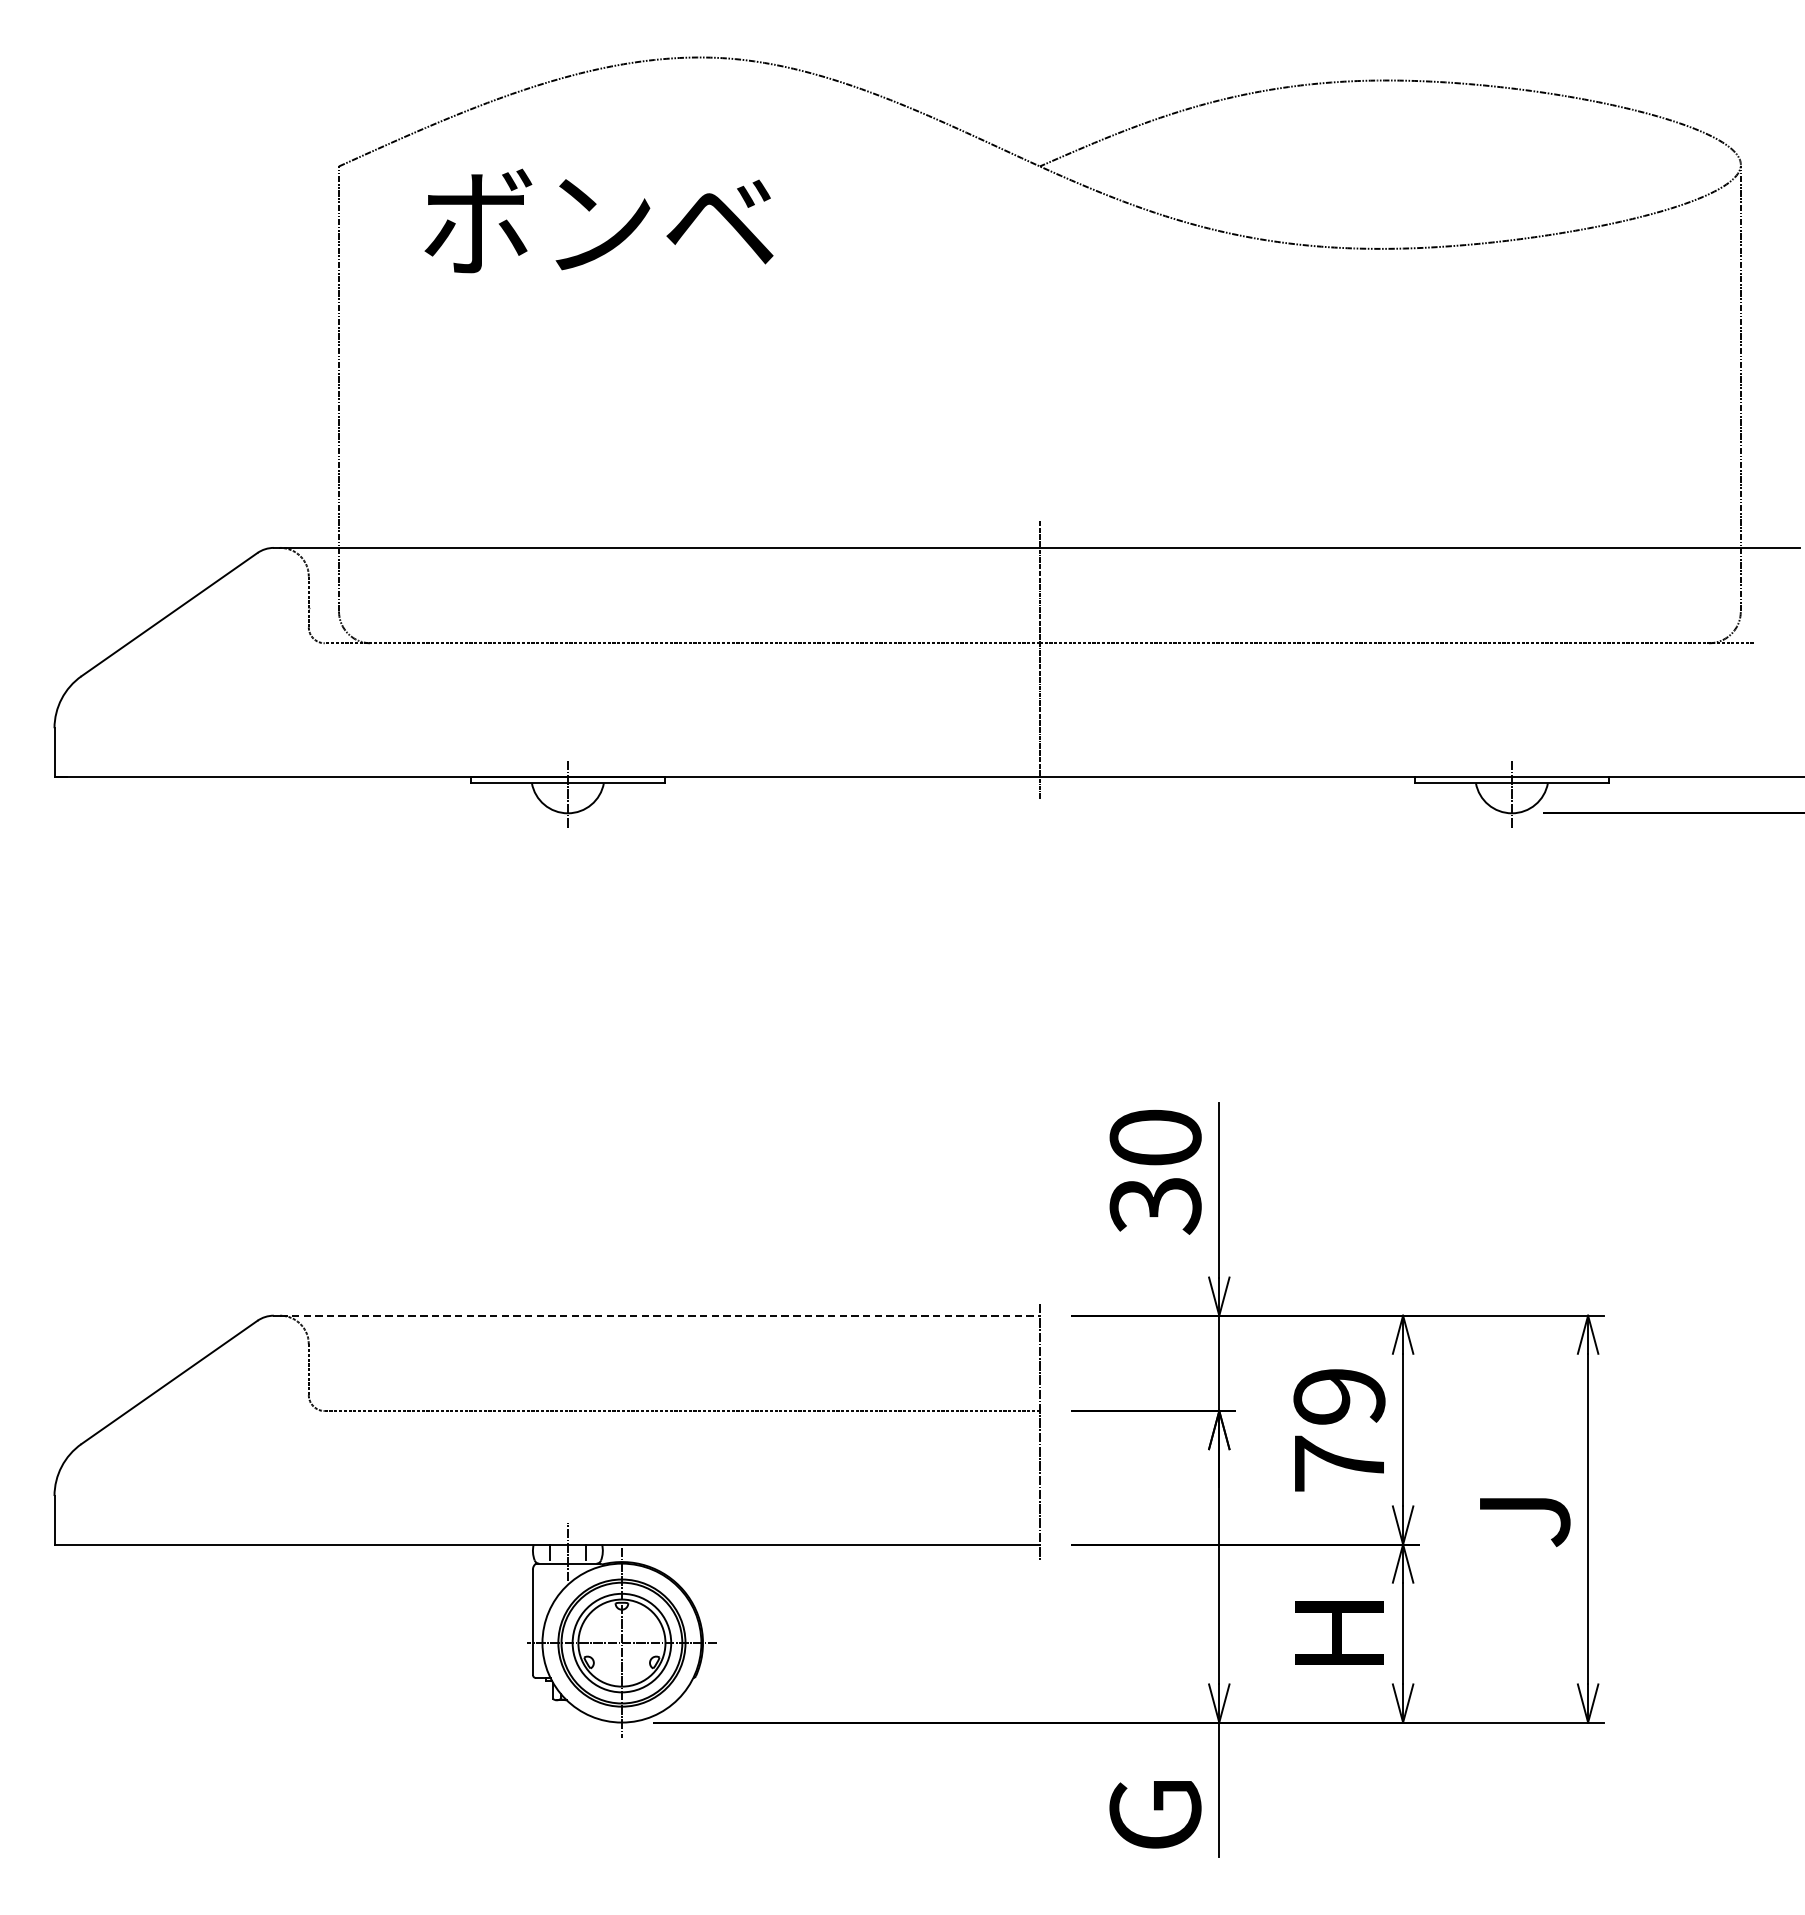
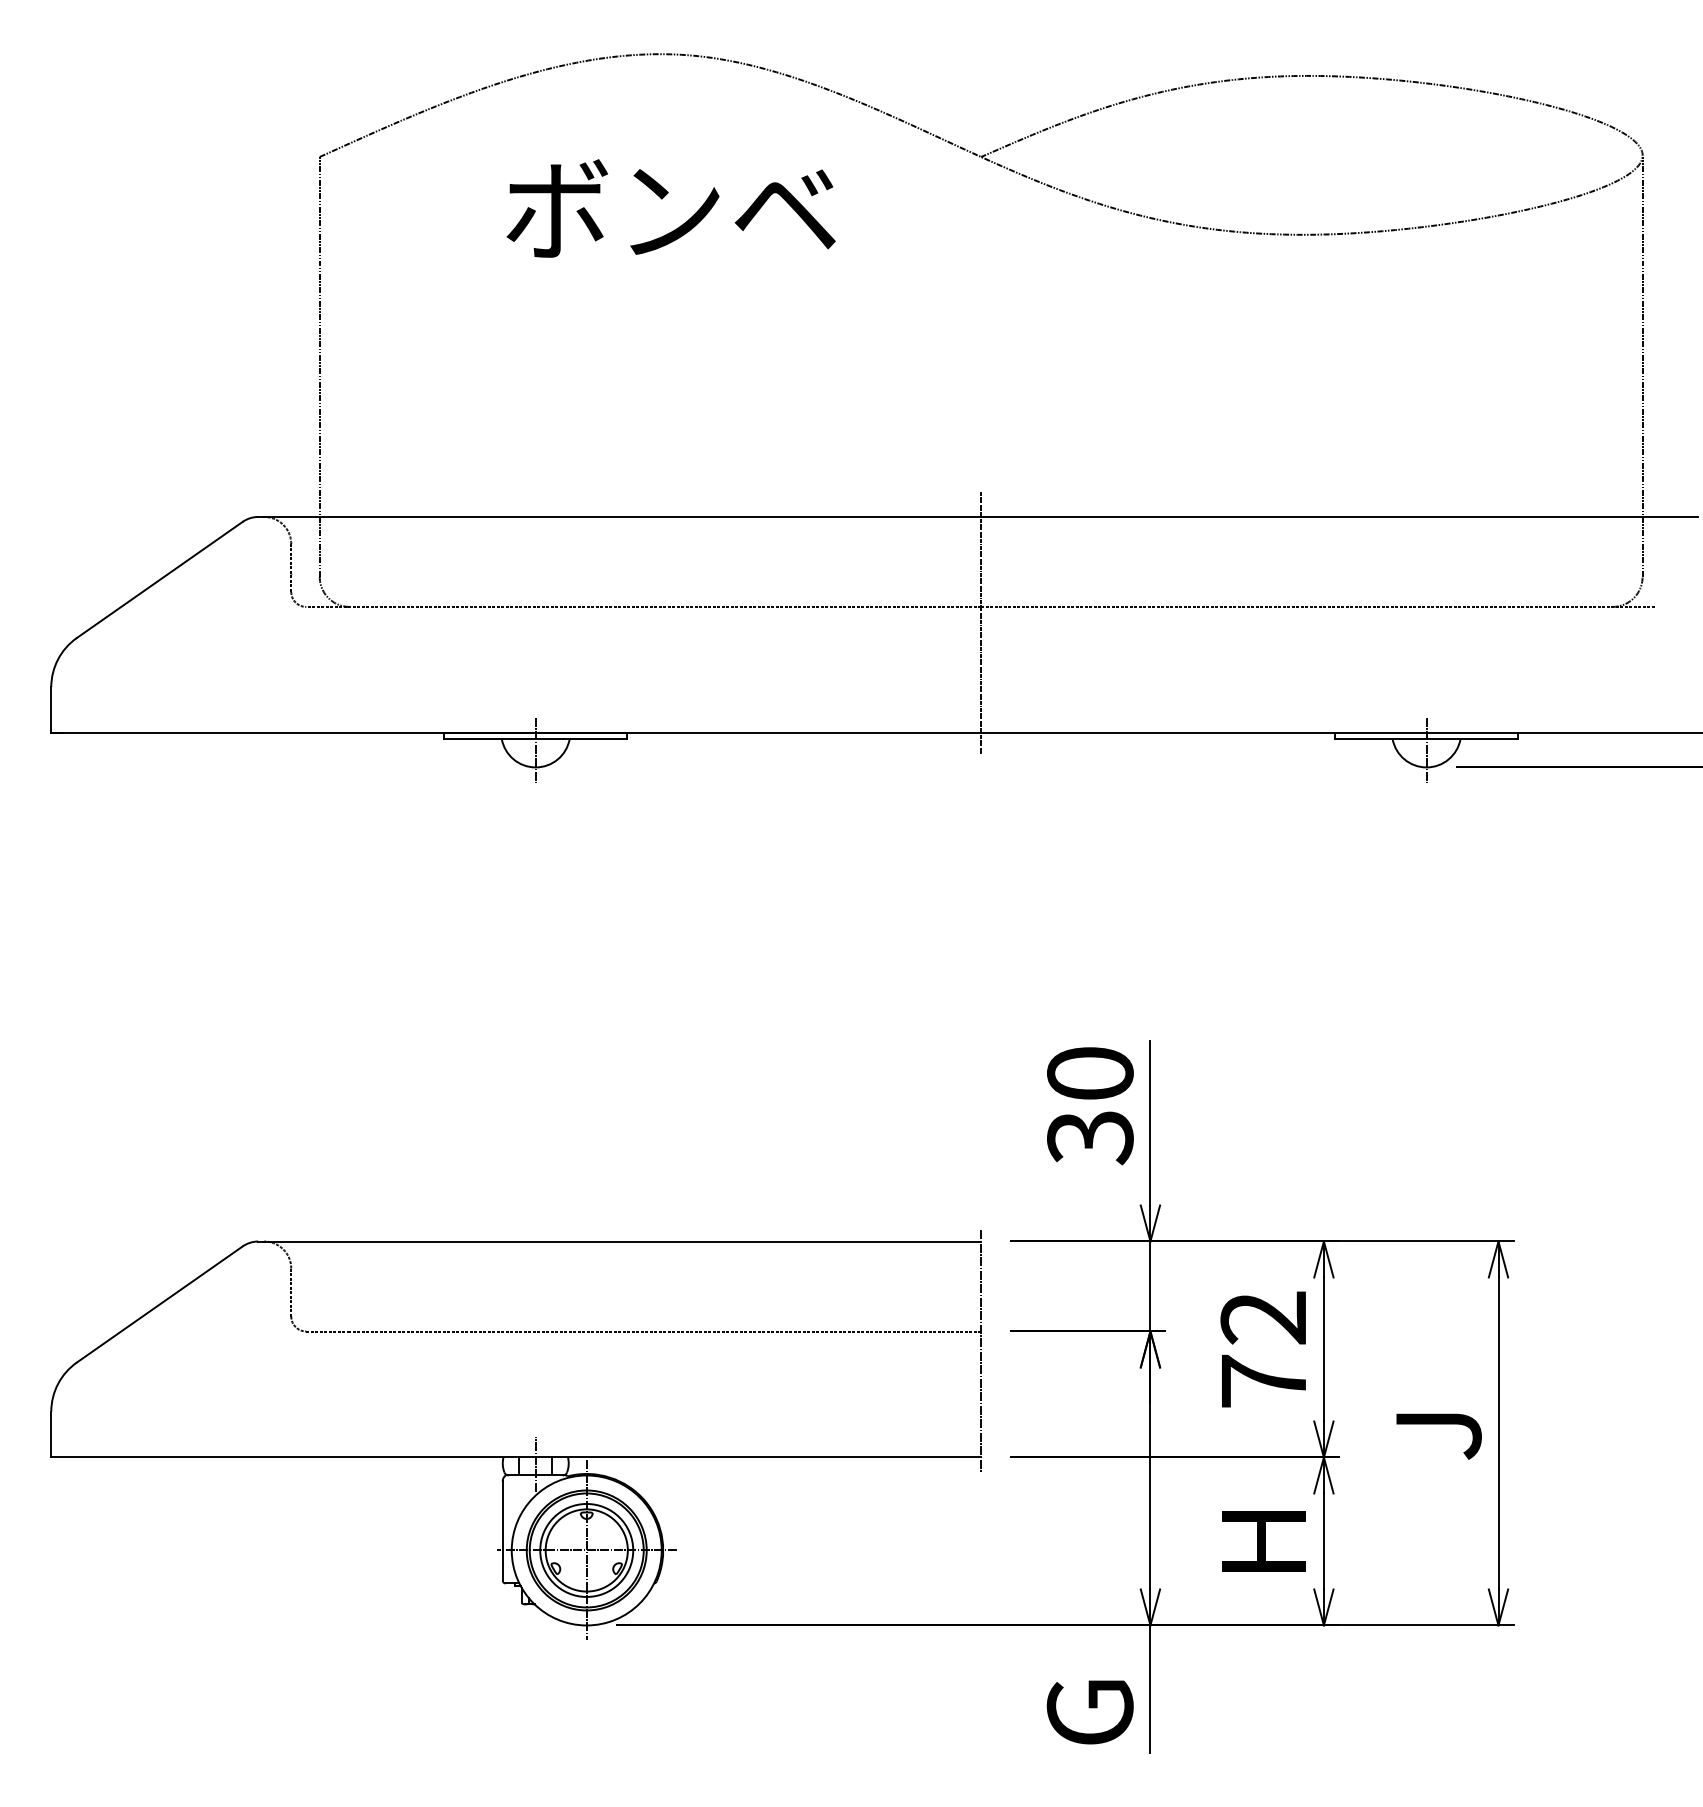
text: (598, 221) -> (670, 208), moved
line: (660, 1315) -> (623, 1241), dashed -> solid
text: (1339, 1396) -> (1263, 1317), 79 -> 72

